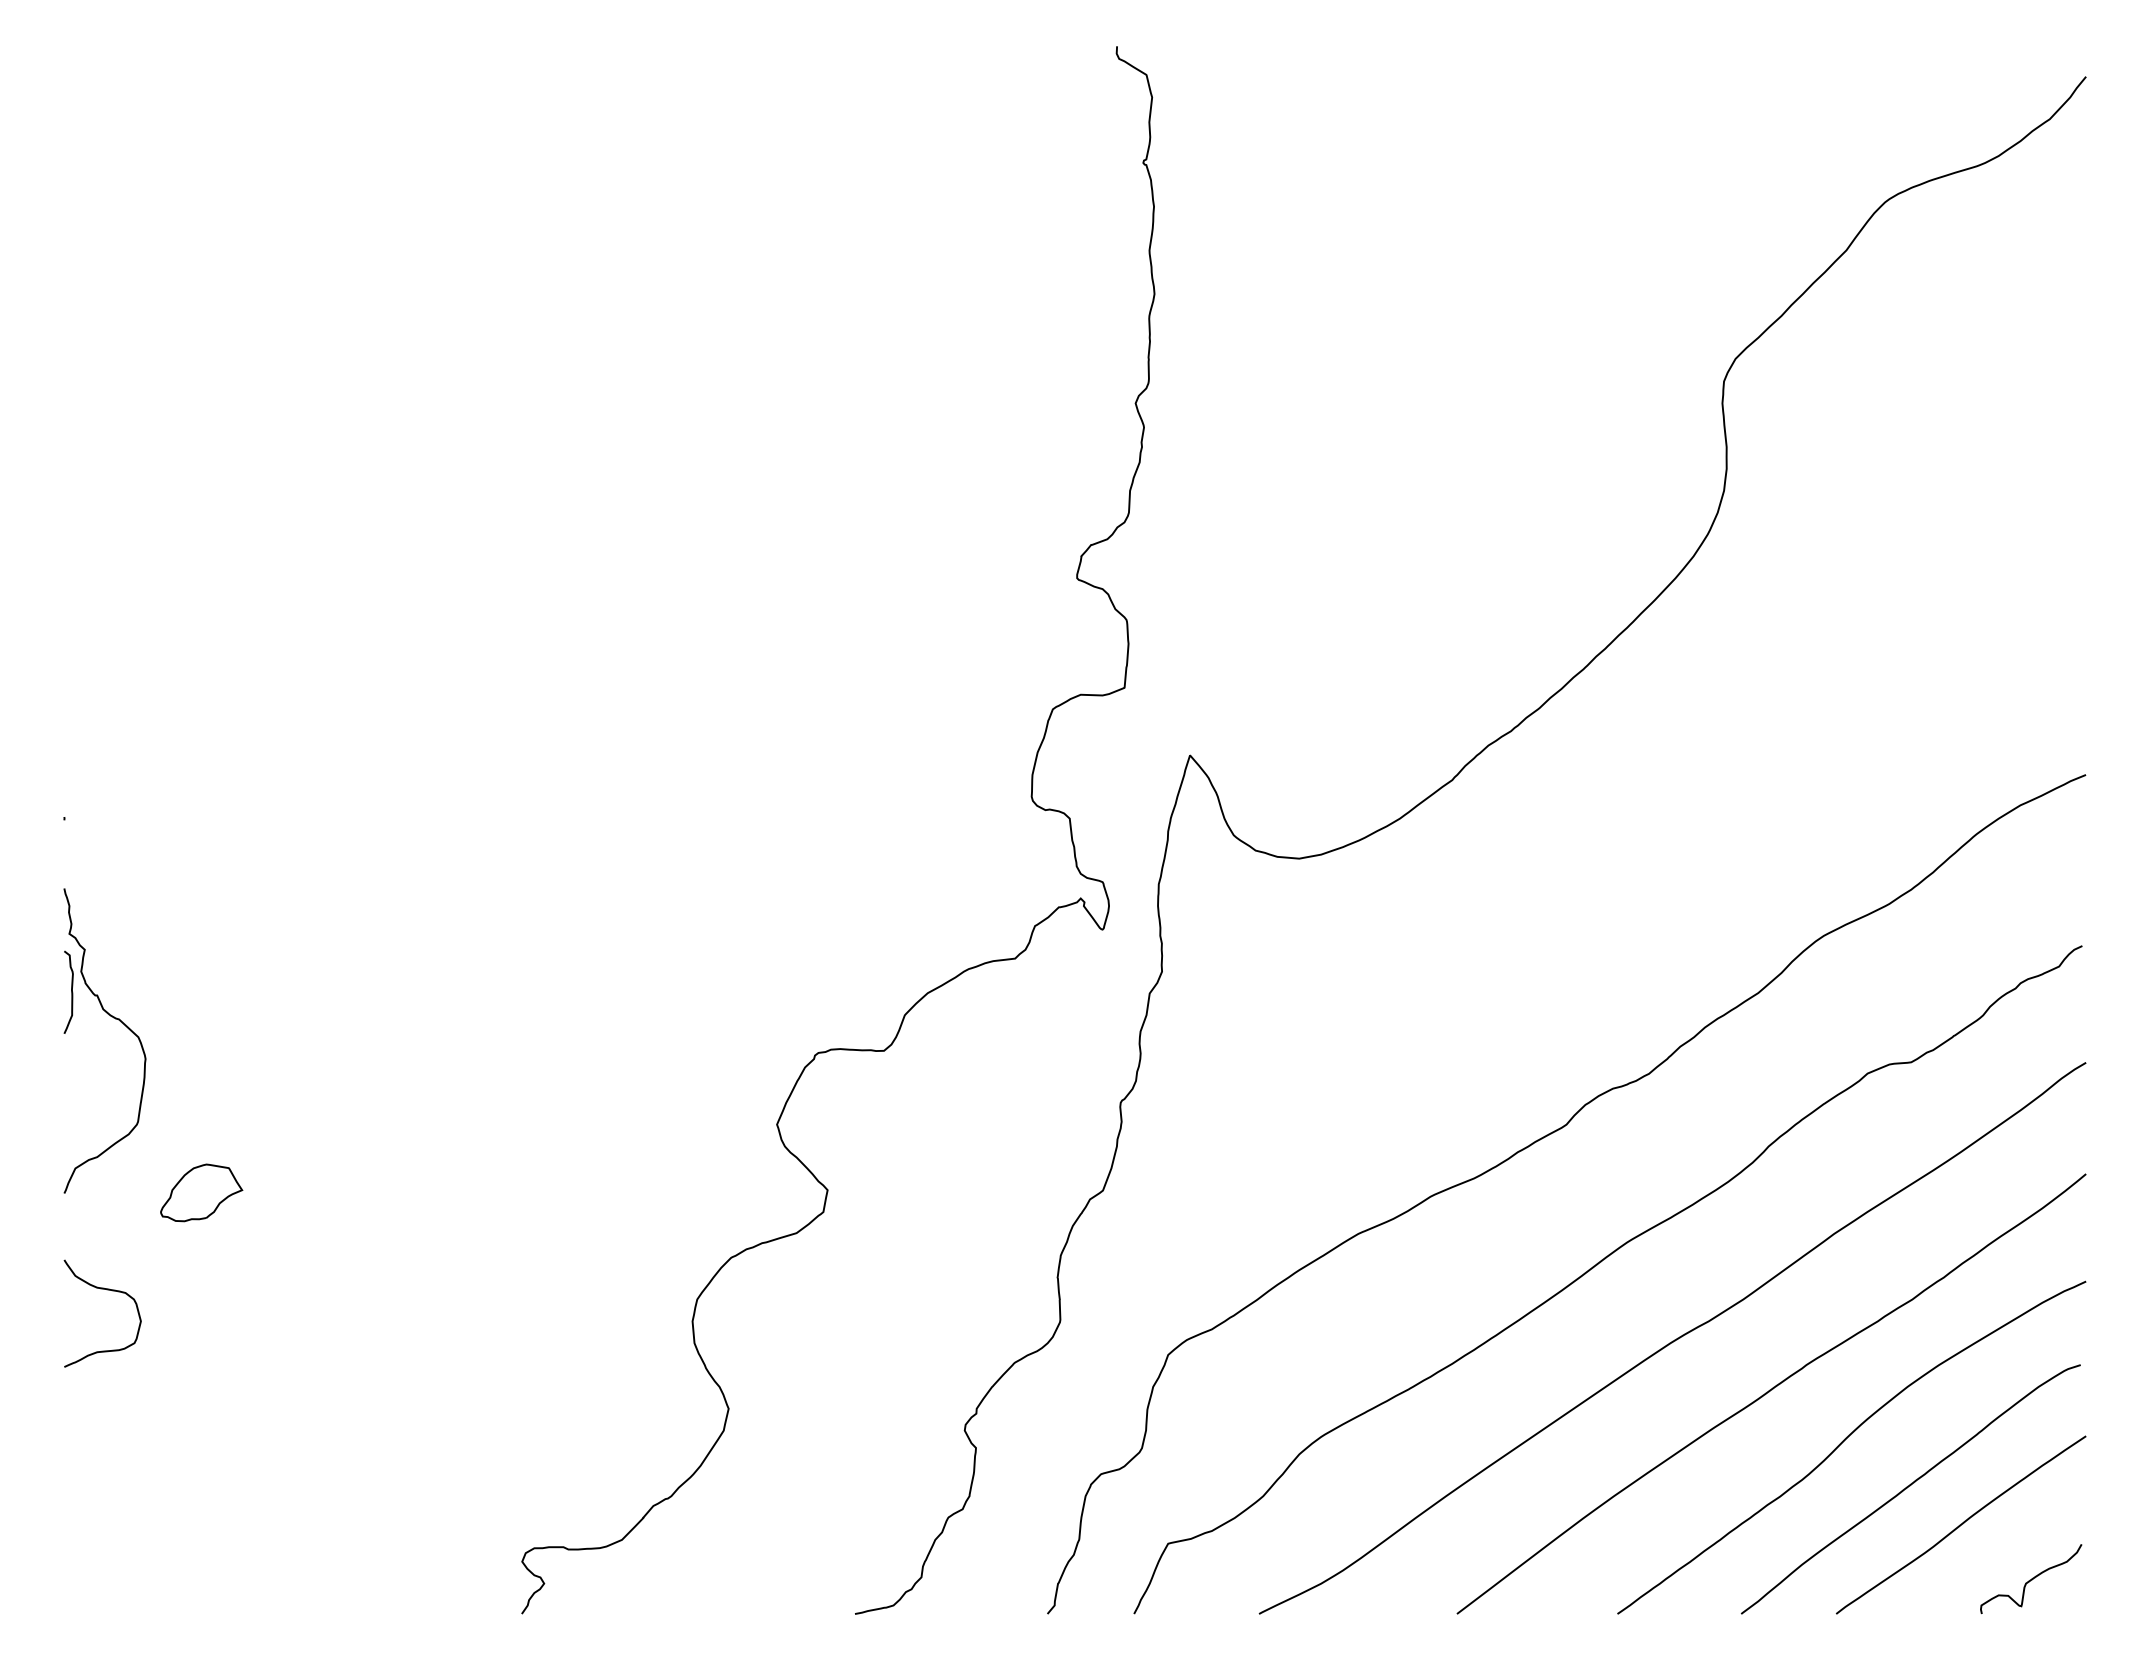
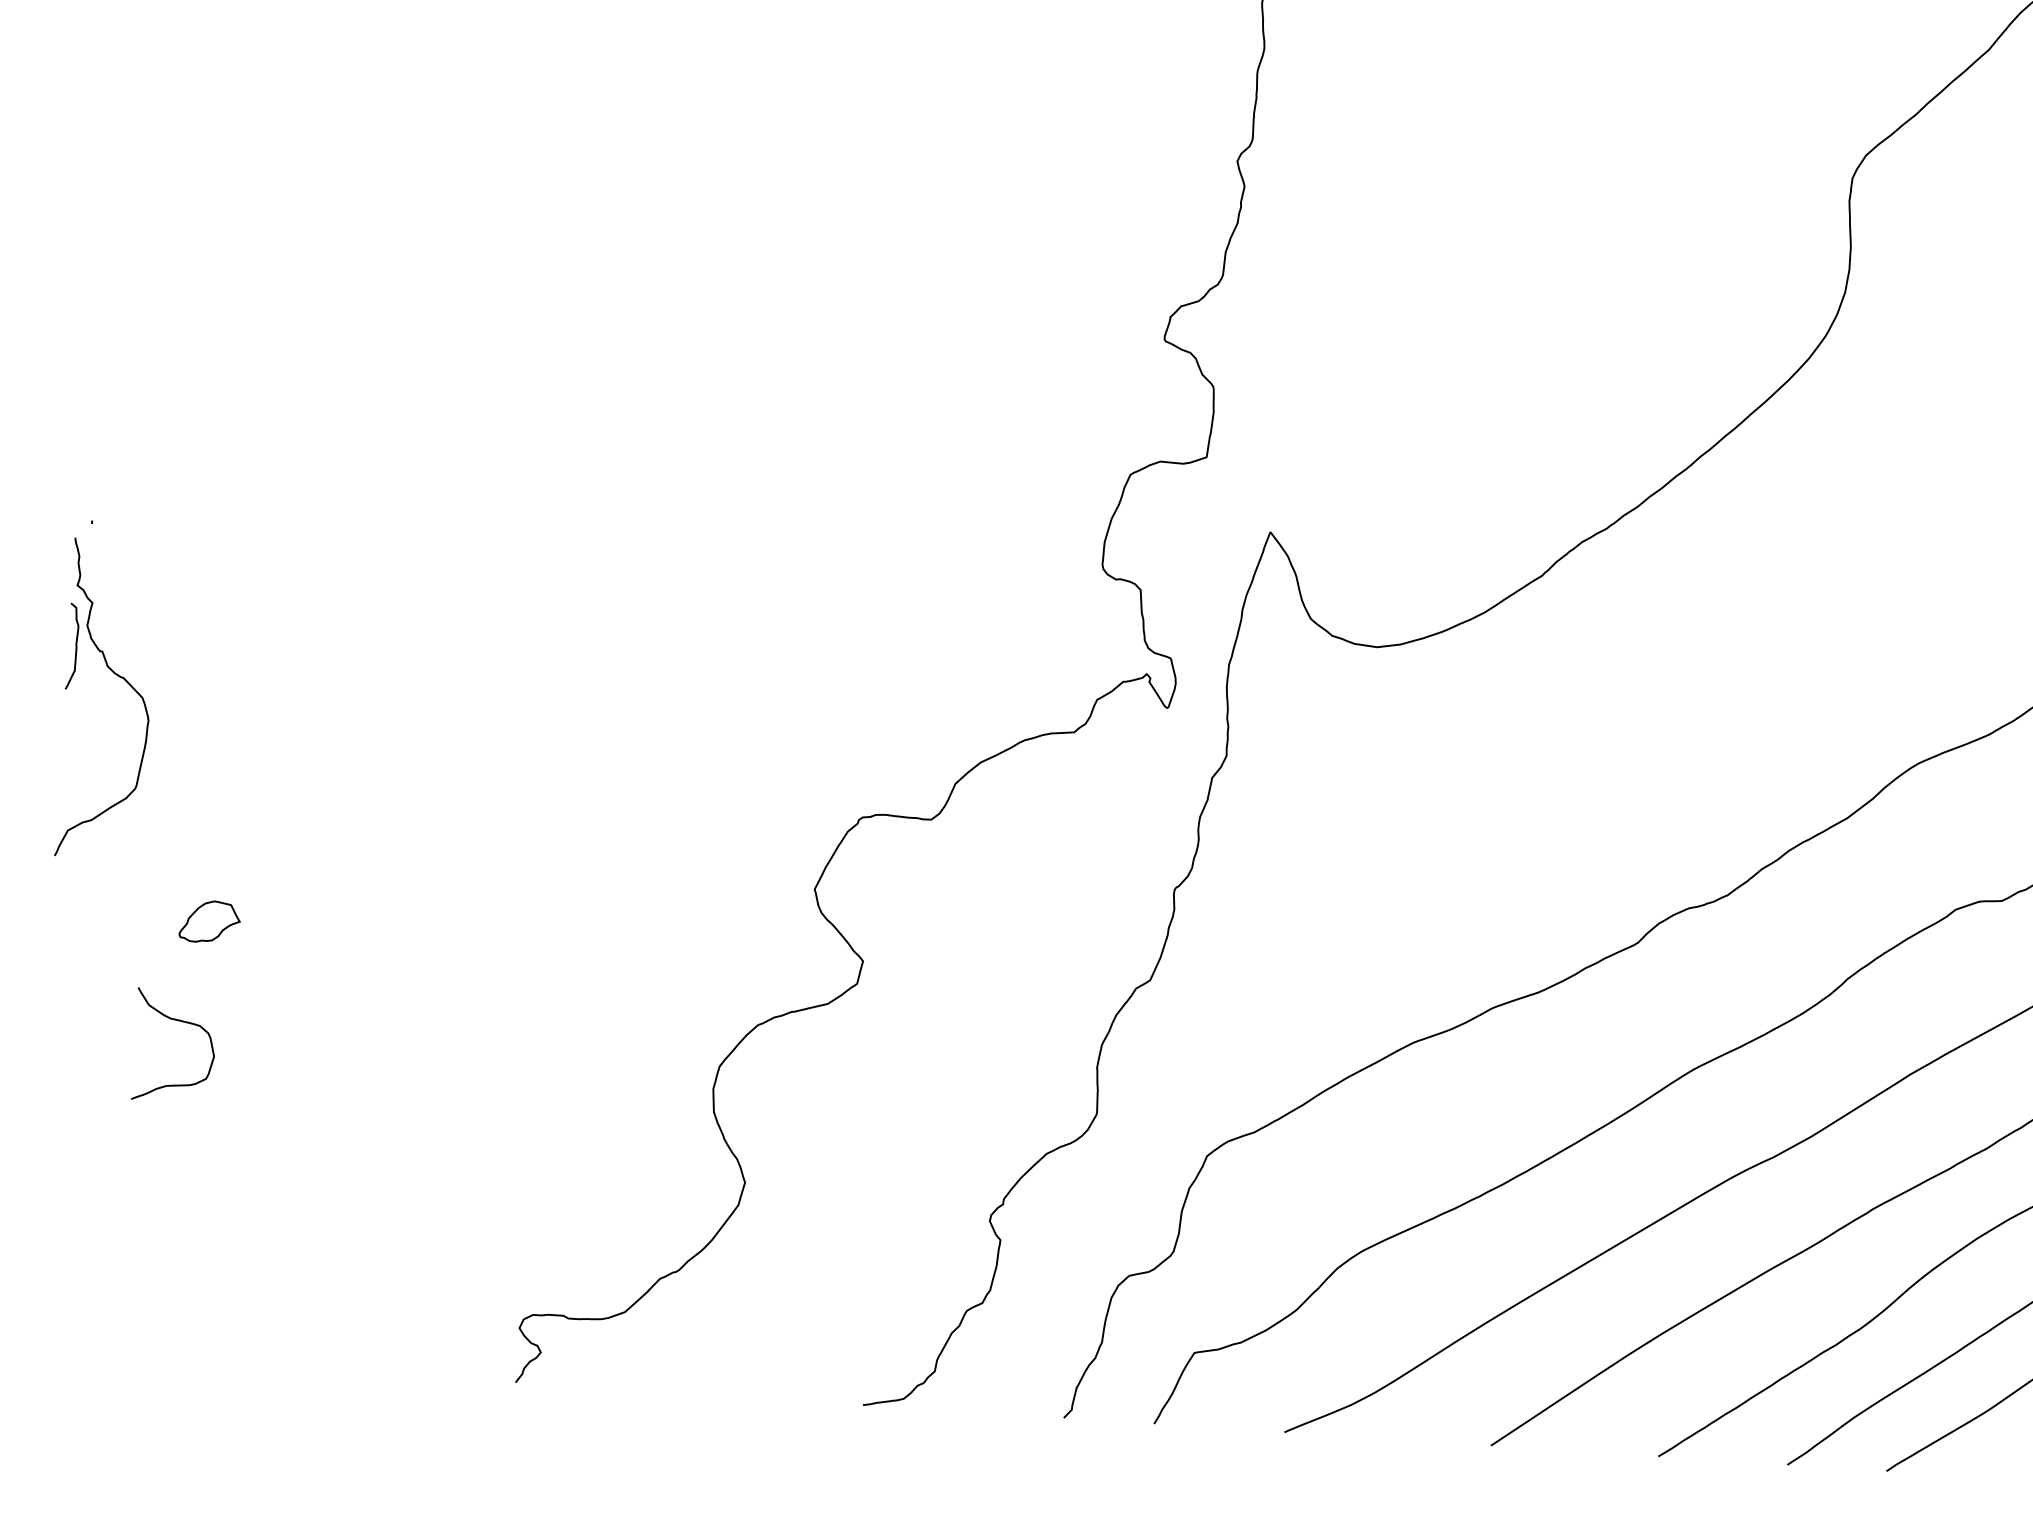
part: (115, 1019) -> (119, 677), moved
part: (201, 1192) -> (209, 921), size x0.7
curve: (106, 1290) -> (180, 1022), moved

